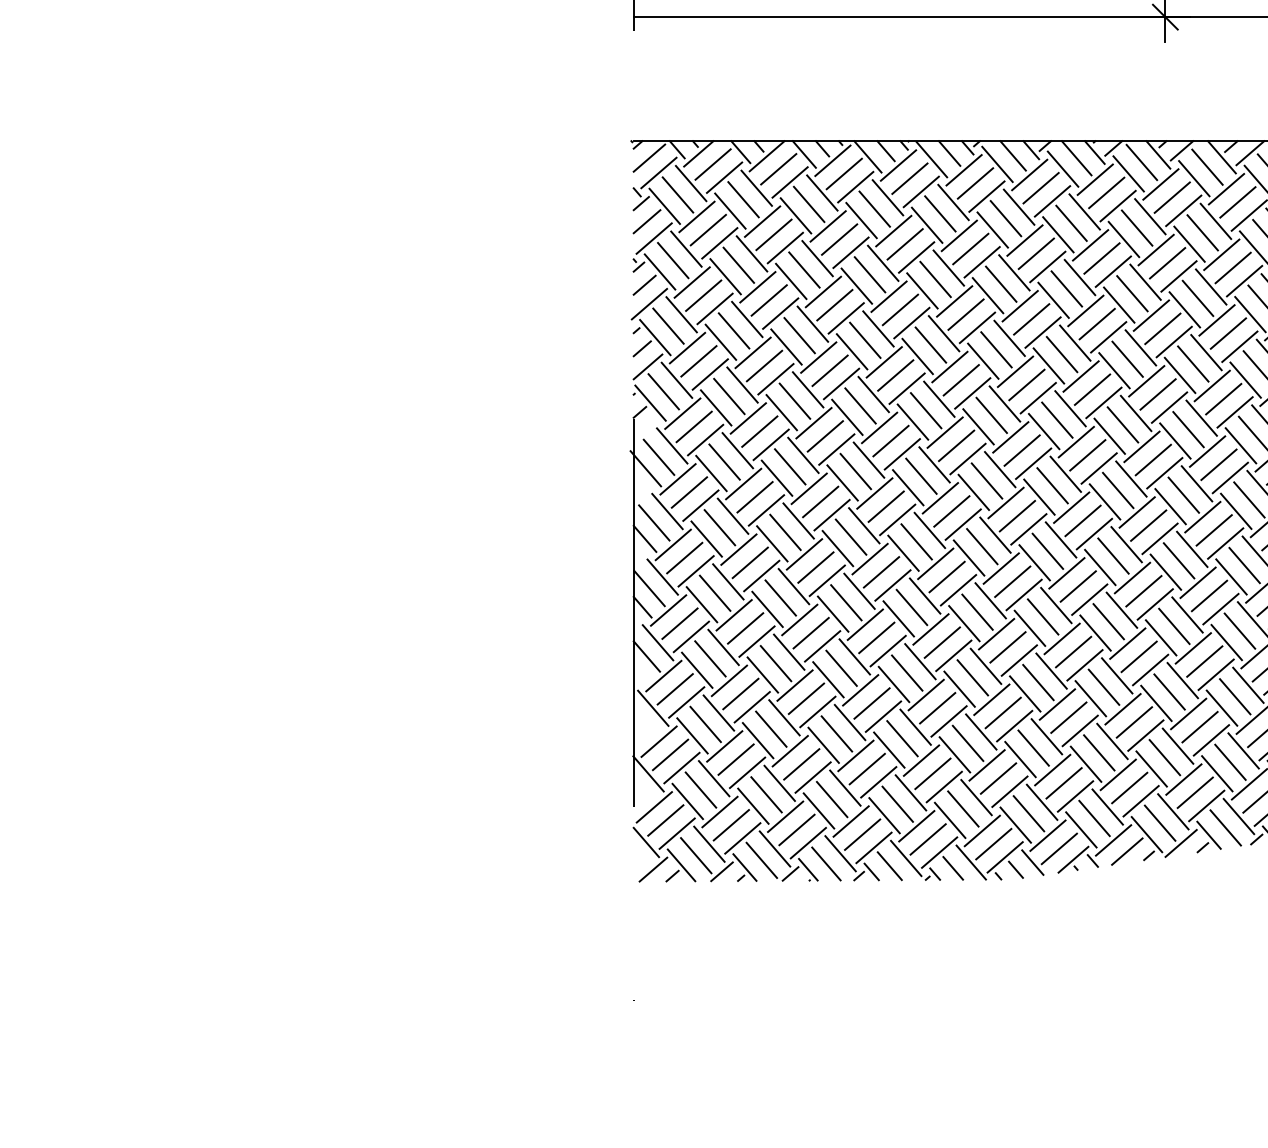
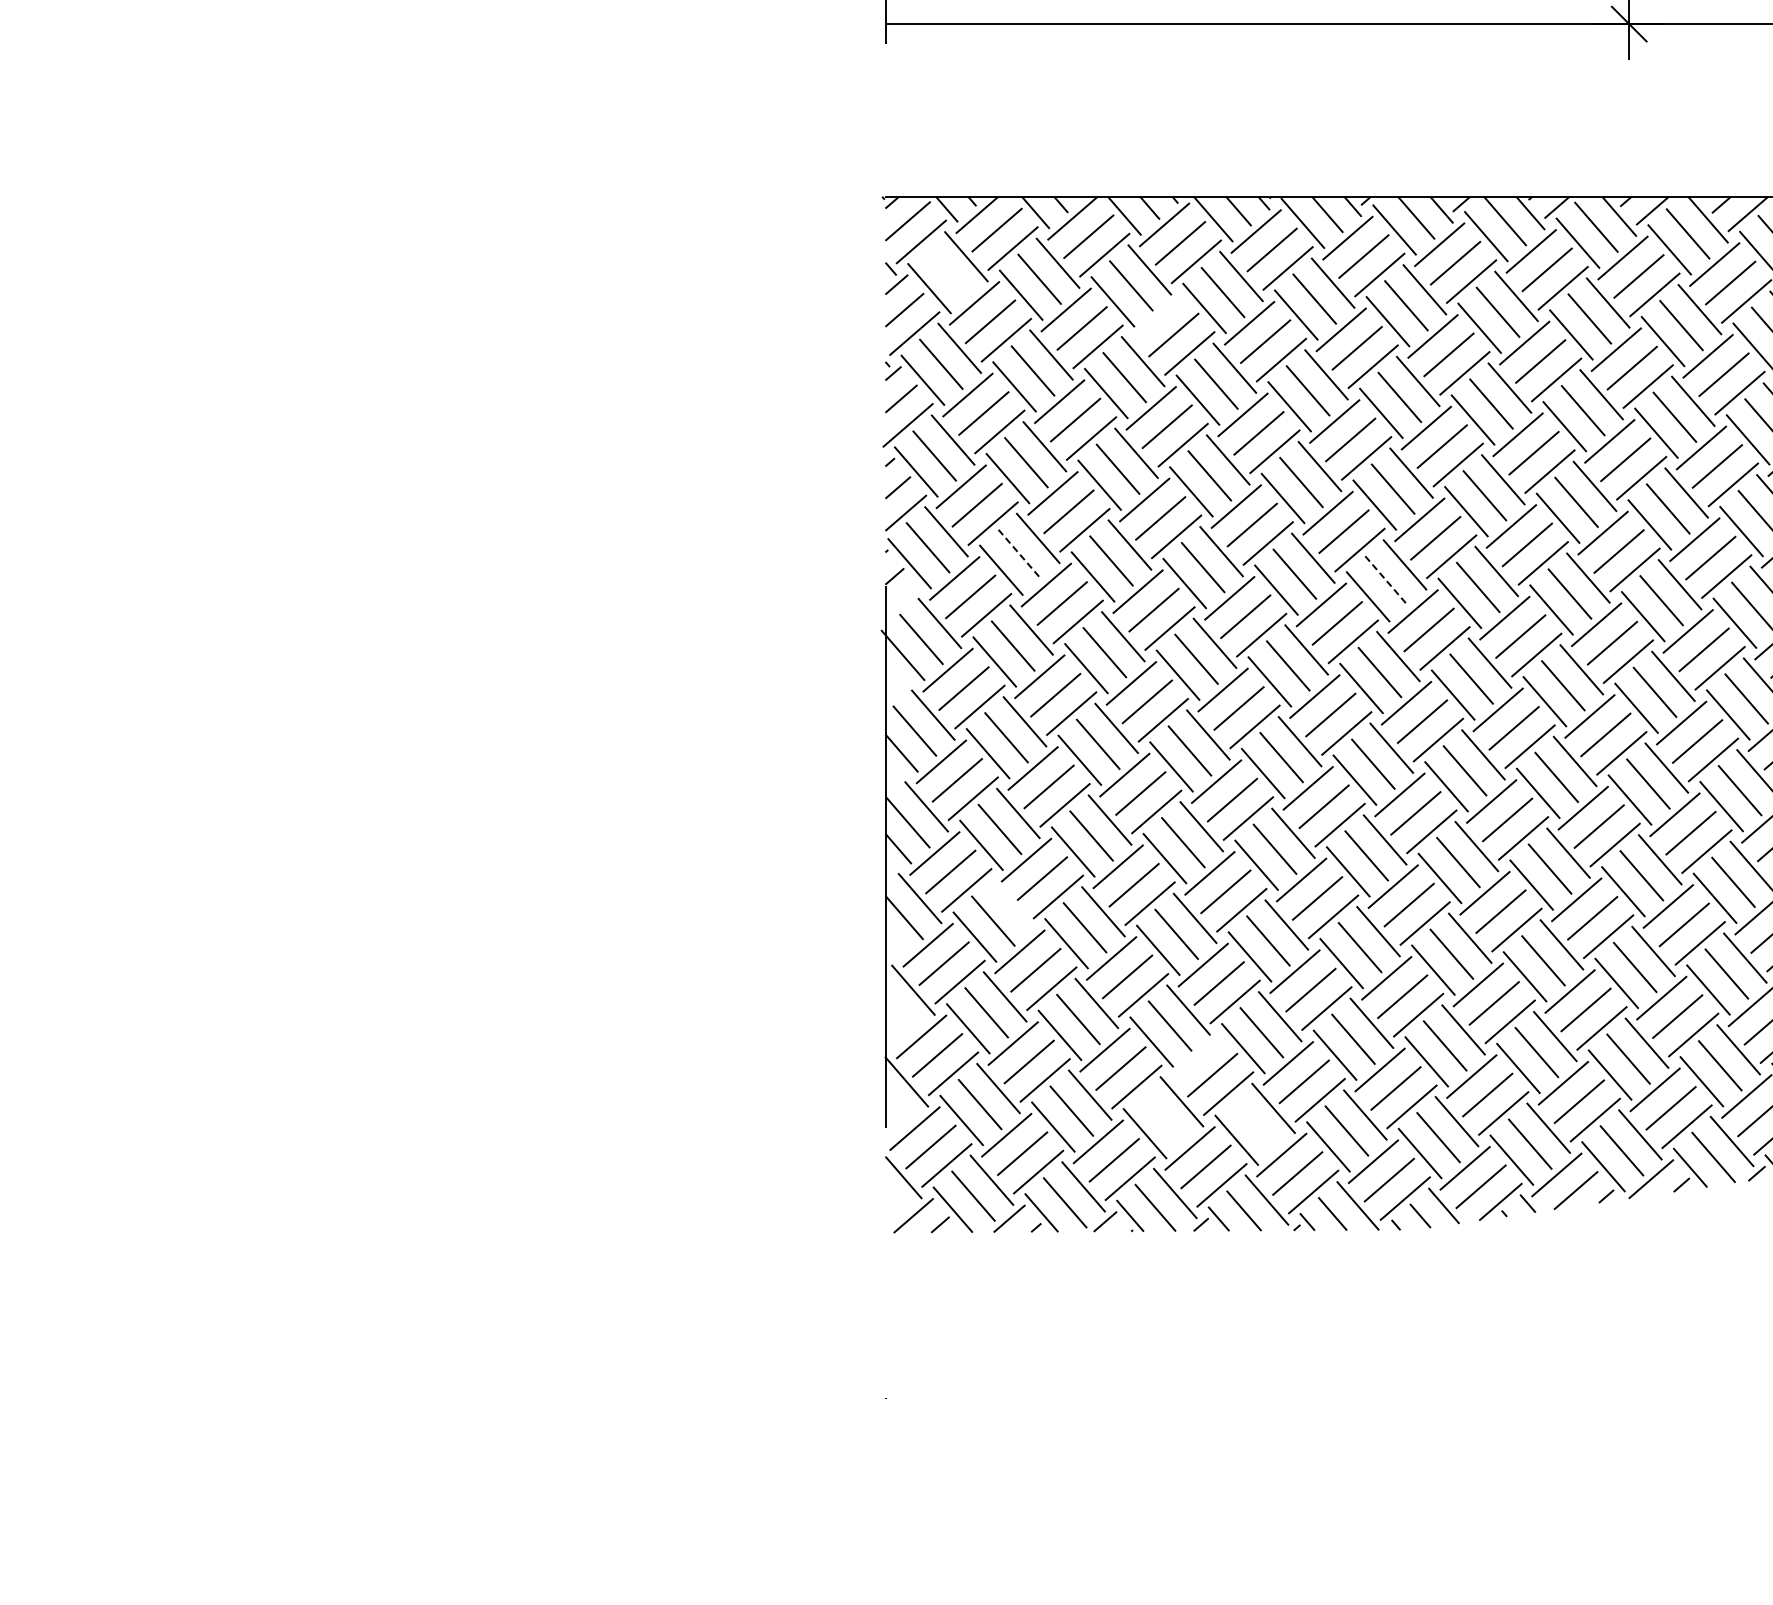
line: (677, 194) -> (947, 272), removed
line: (827, 226) -> (1157, 316), removed
line: (729, 396) -> (1019, 554), solid -> dashed
line: (991, 415) -> (1386, 580), solid -> dashed
line: (723, 646) -> (1011, 904), removed
line: (855, 755) -> (1196, 1056), removed
line: (832, 799) -> (1163, 1117), removed
line: (897, 803) -> (1254, 1123), removed

